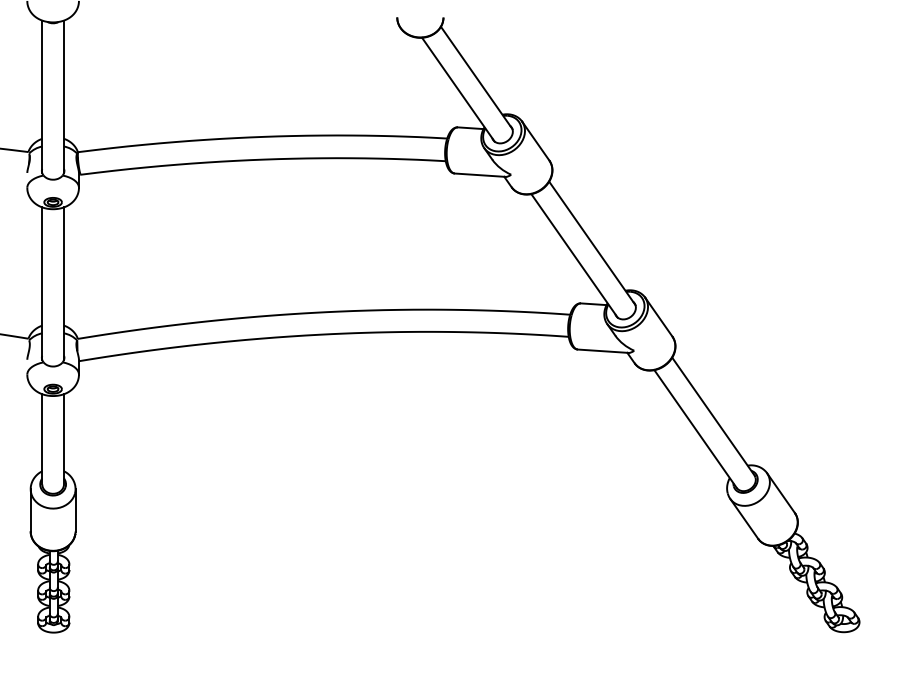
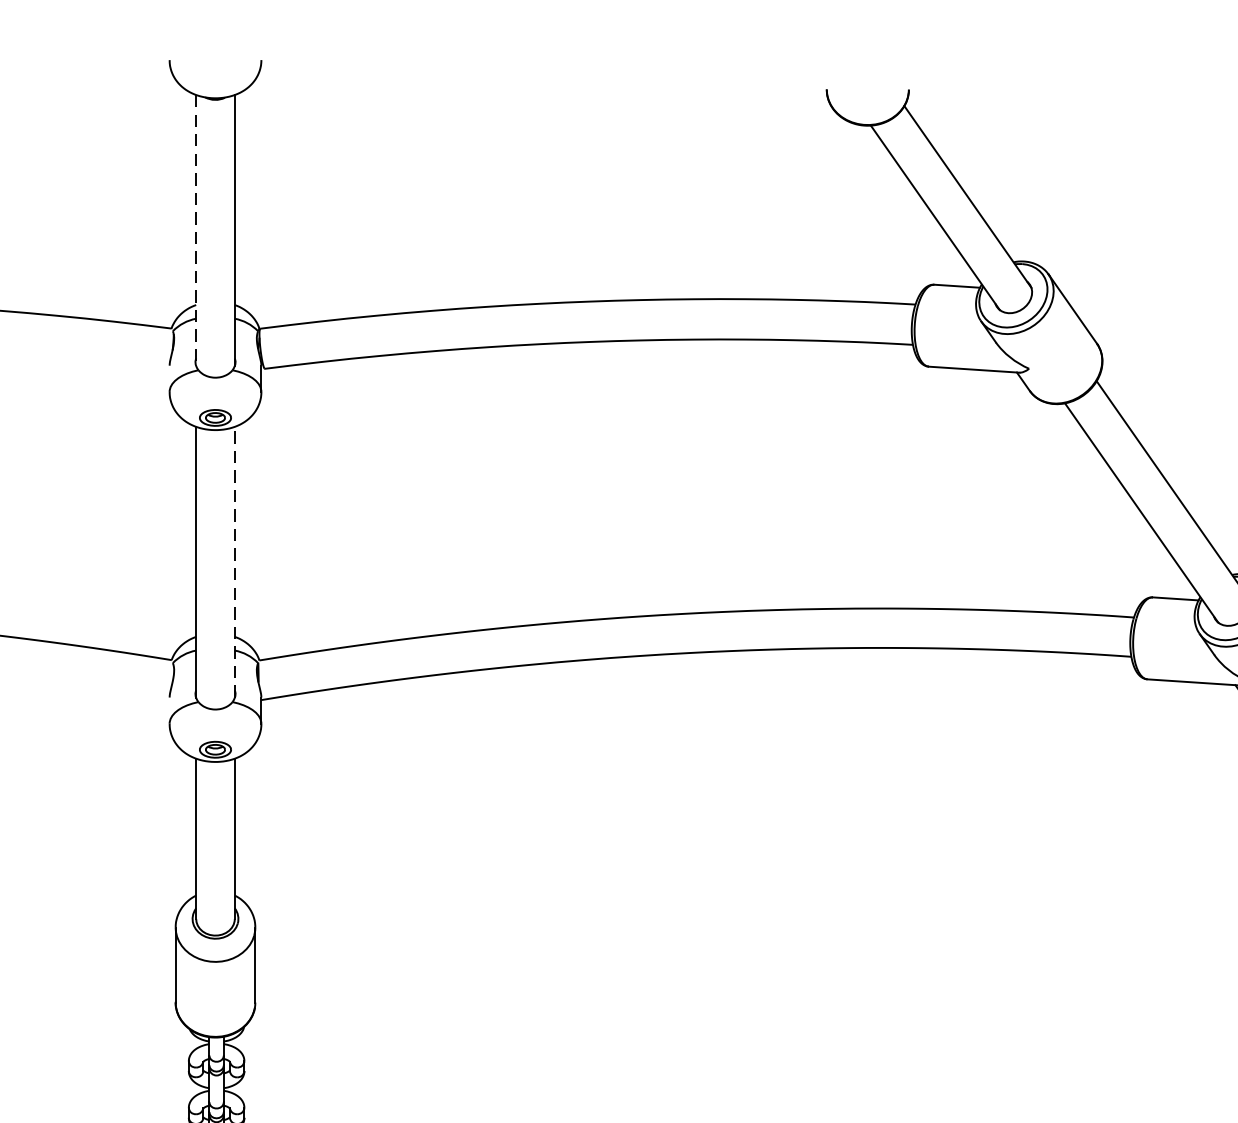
line: (42, 97) -> (196, 231), solid -> dashed
line: (64, 283) -> (235, 562), solid -> dashed

